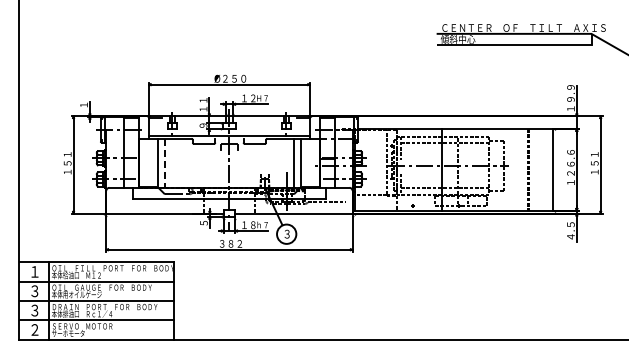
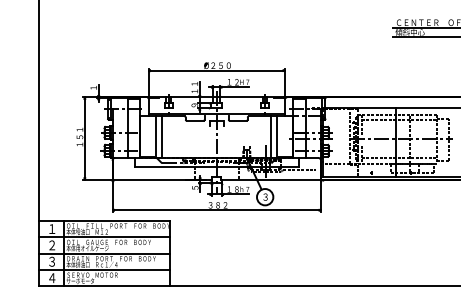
line: (164, 163) -> (161, 137), dashed -> solid
text: (34, 291) -> (51, 245), ３ -> ２
text: (34, 329) -> (51, 277), ２ -> ４

